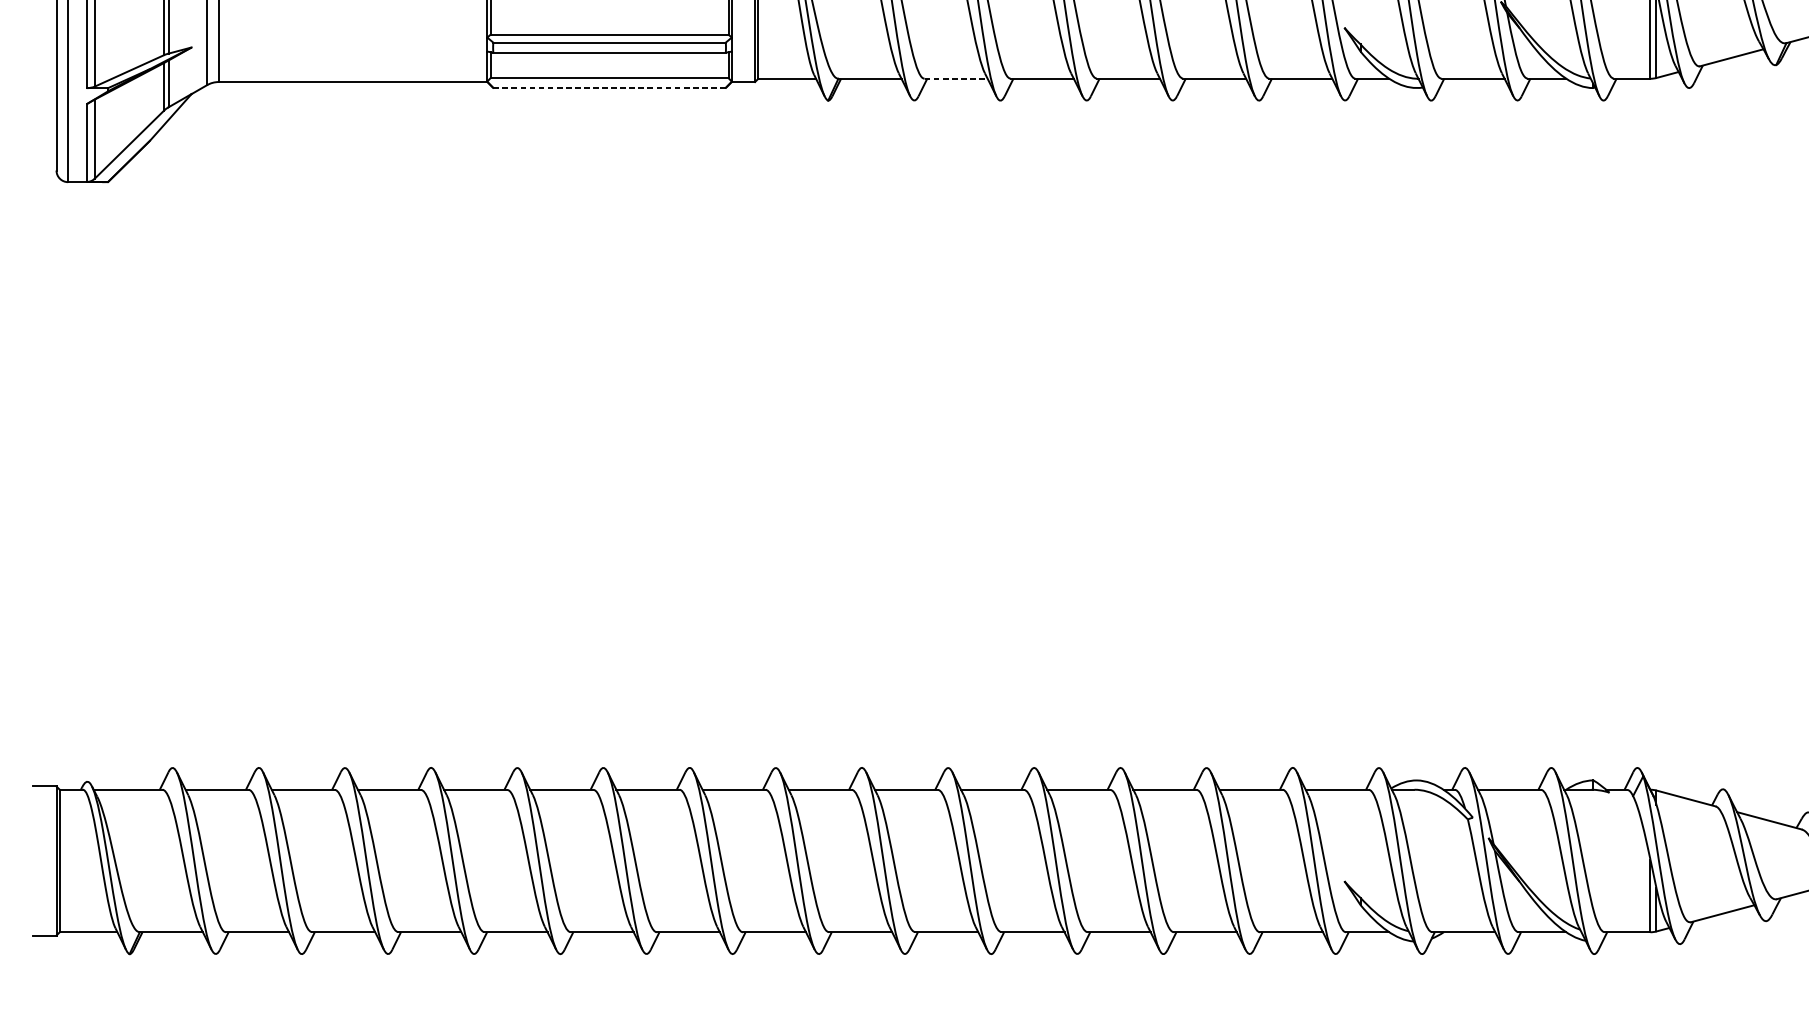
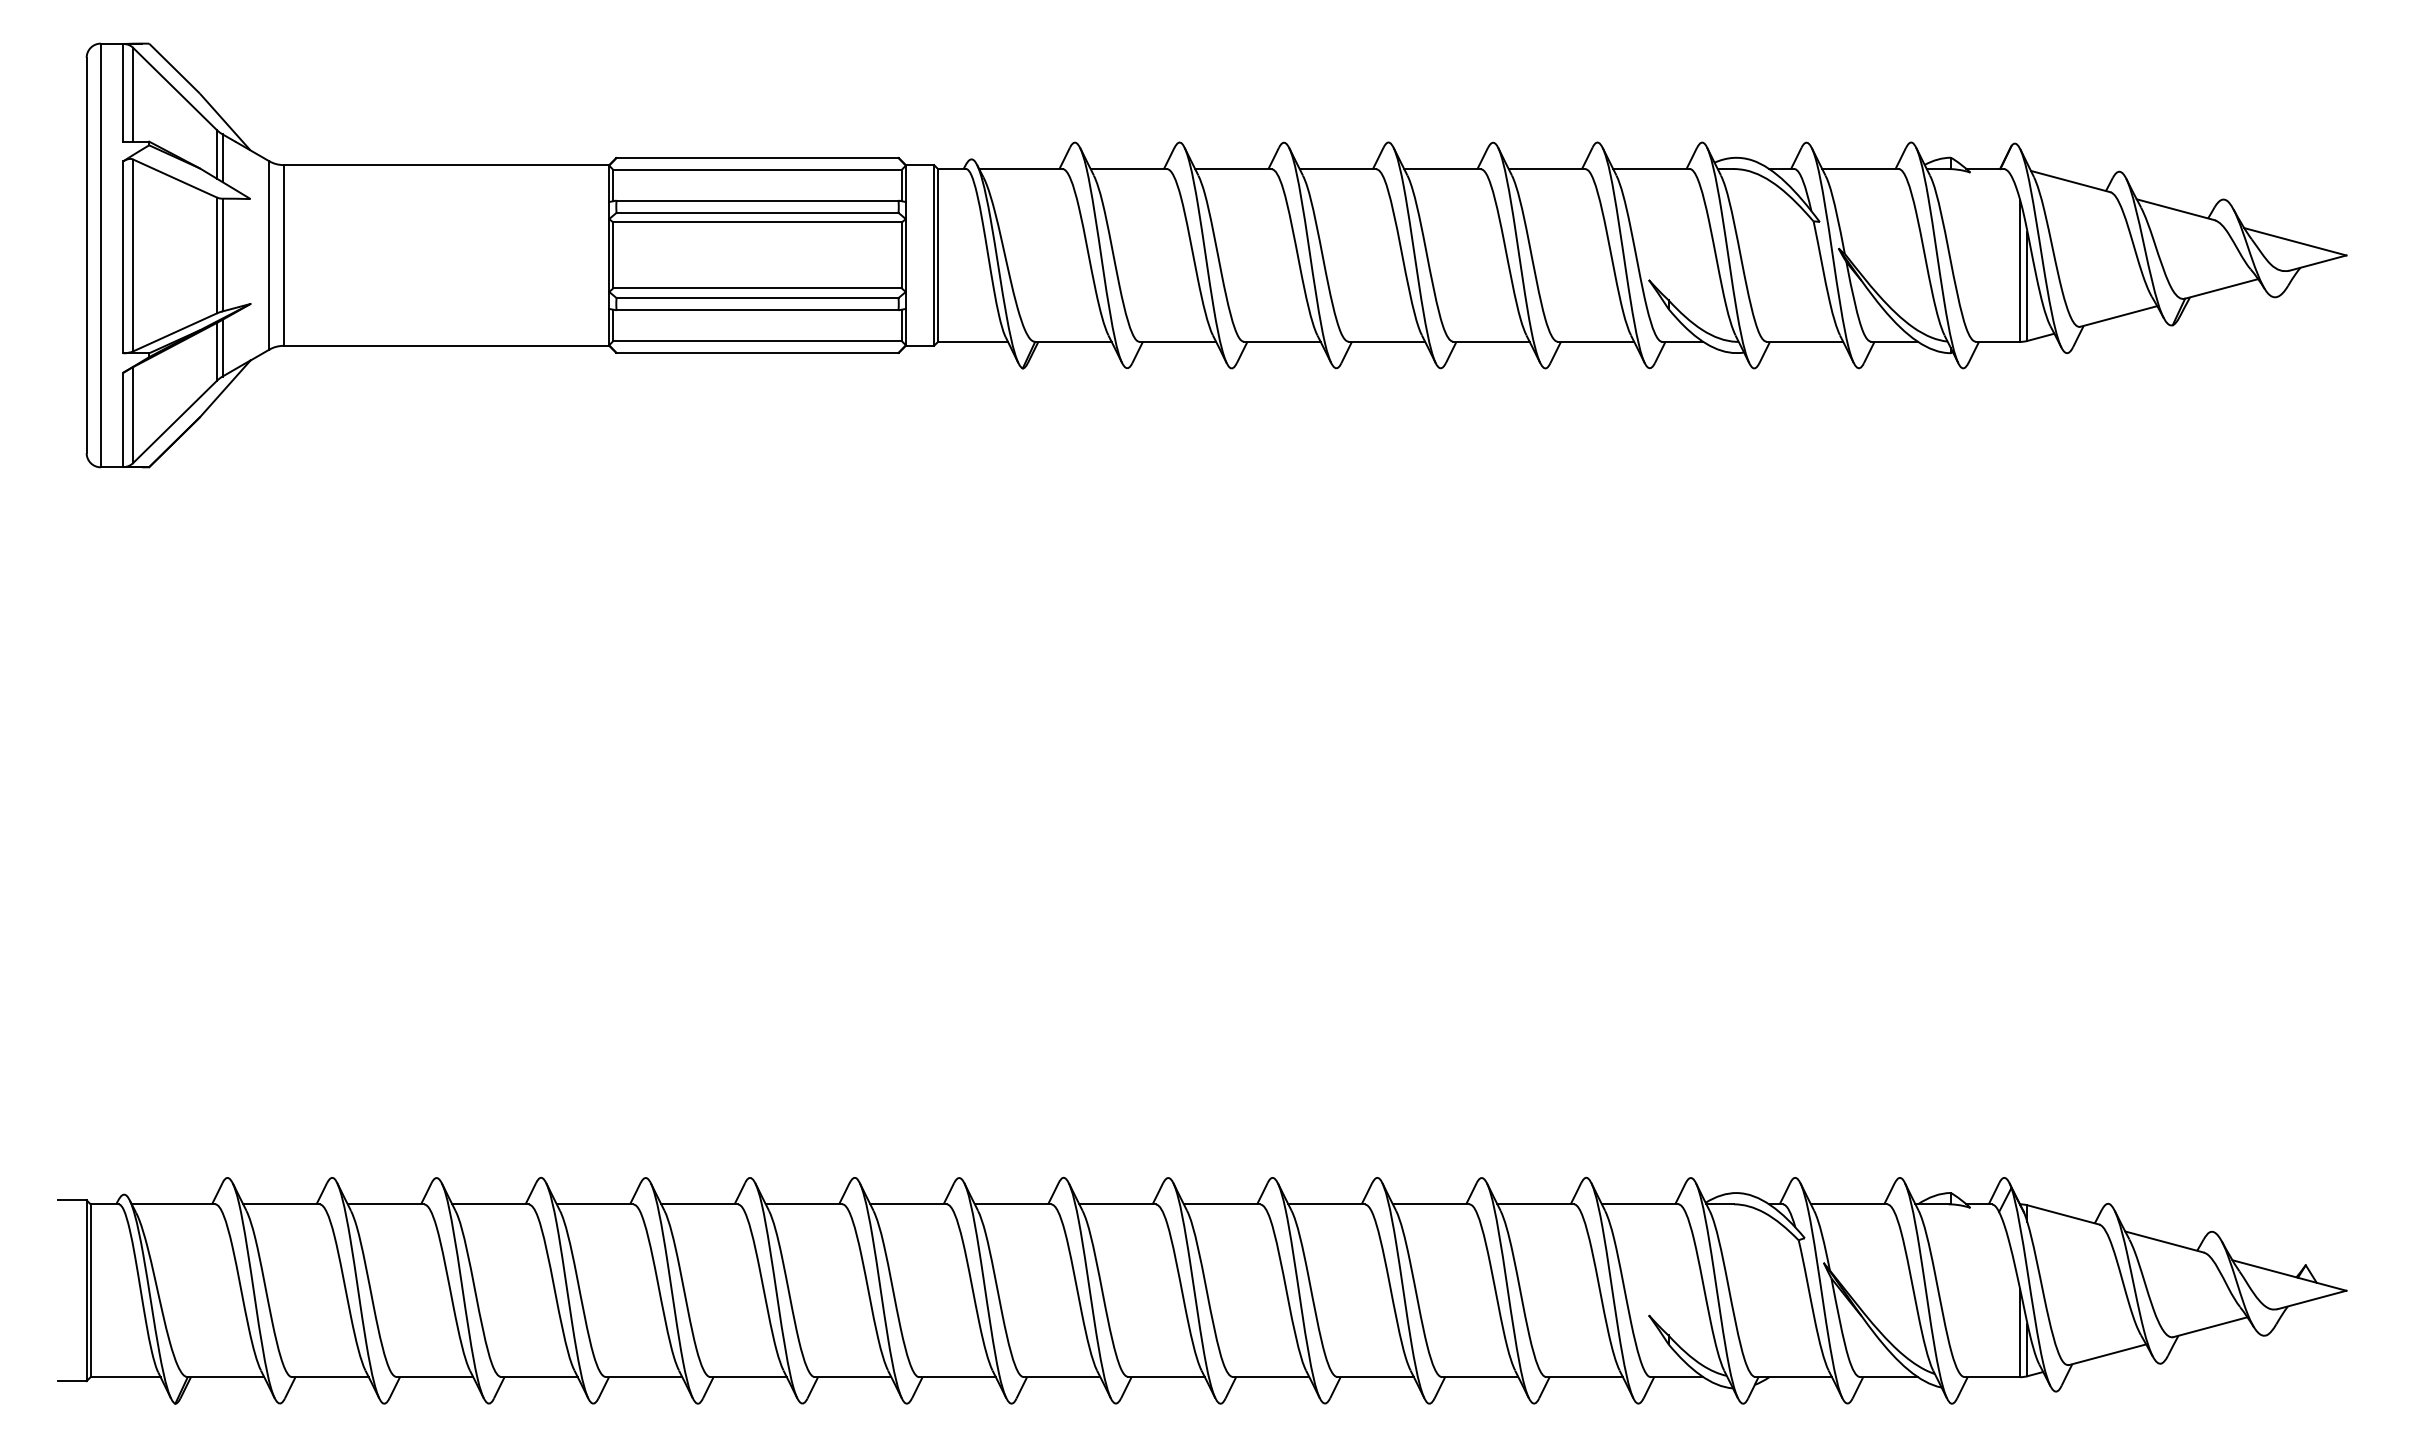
line: (956, 78) -> (1178, 341), dashed -> solid
line: (609, 87) -> (757, 352), dashed -> solid

